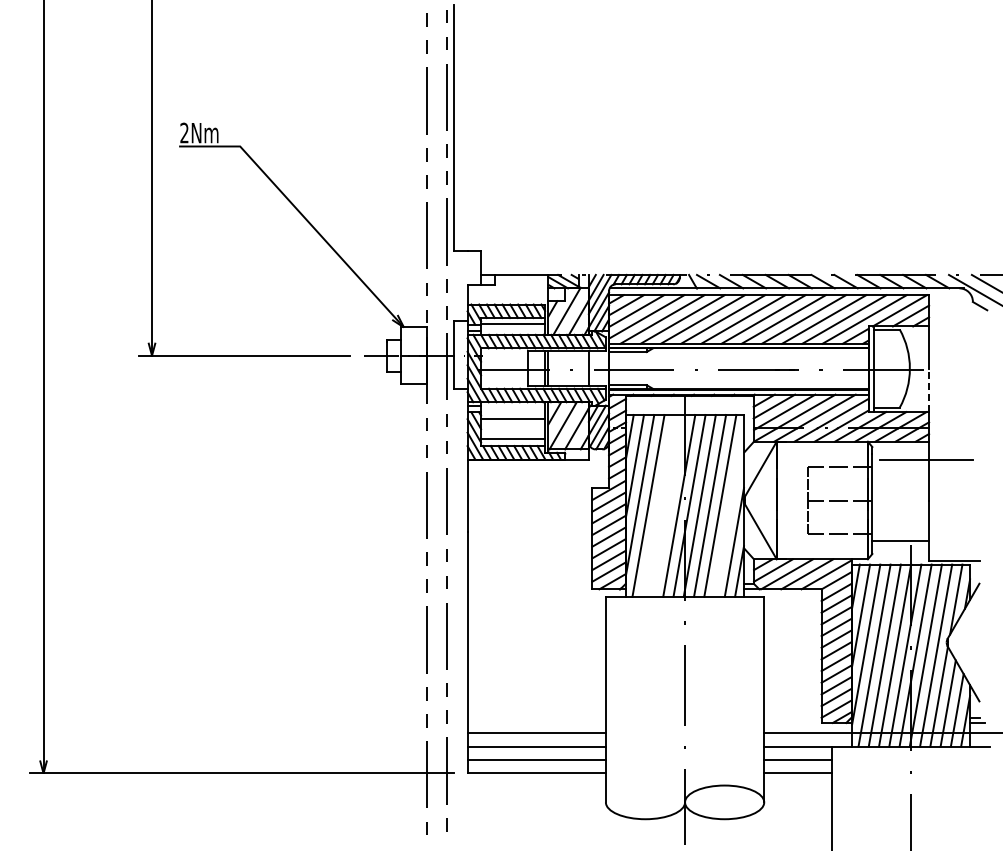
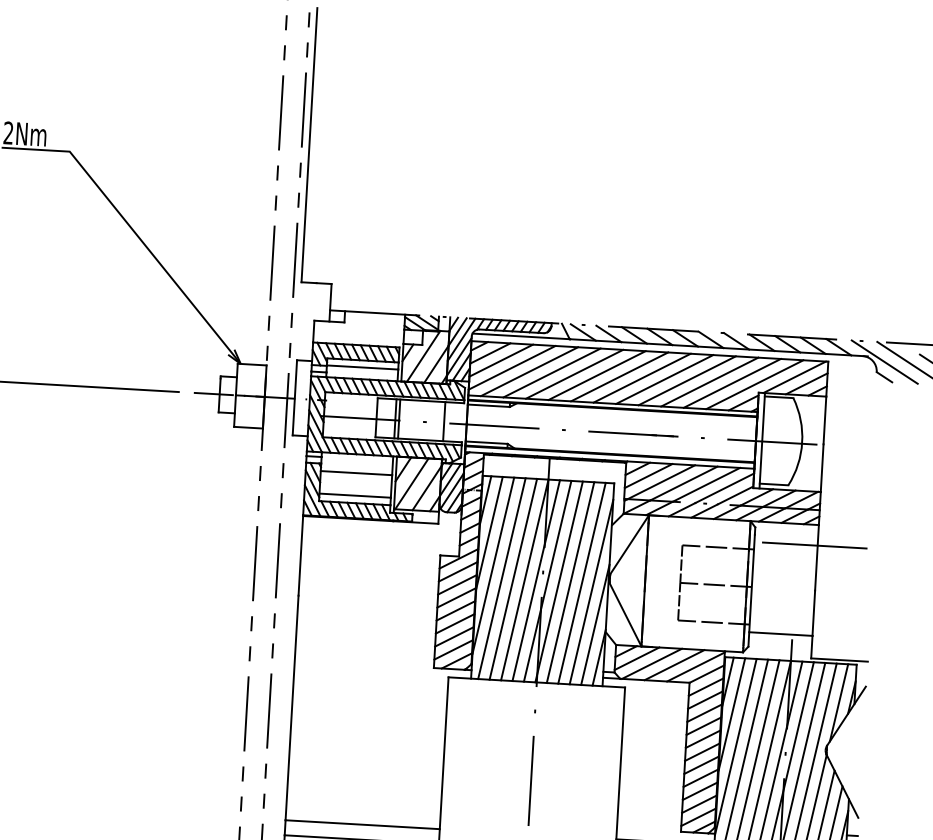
line: (929, 390) -> (822, 468), dashed -> solid
line: (658, 505) -> (513, 578), added
line: (668, 505) -> (524, 579), added
line: (729, 512) -> (591, 591), added

